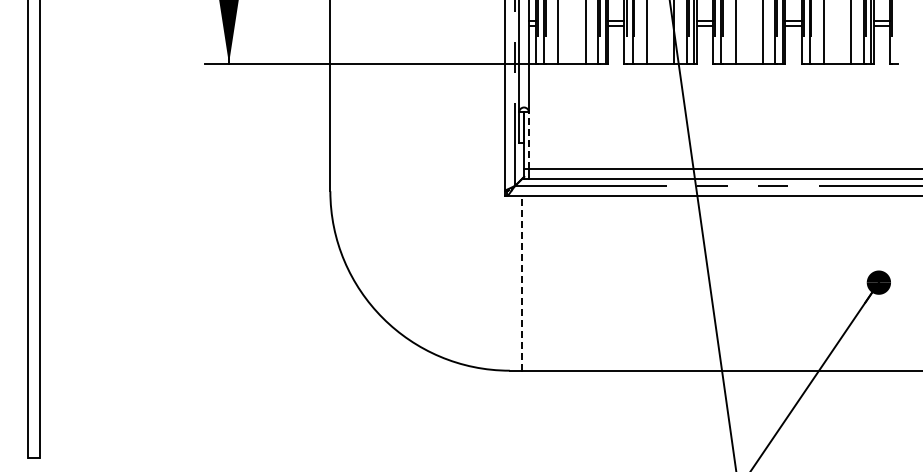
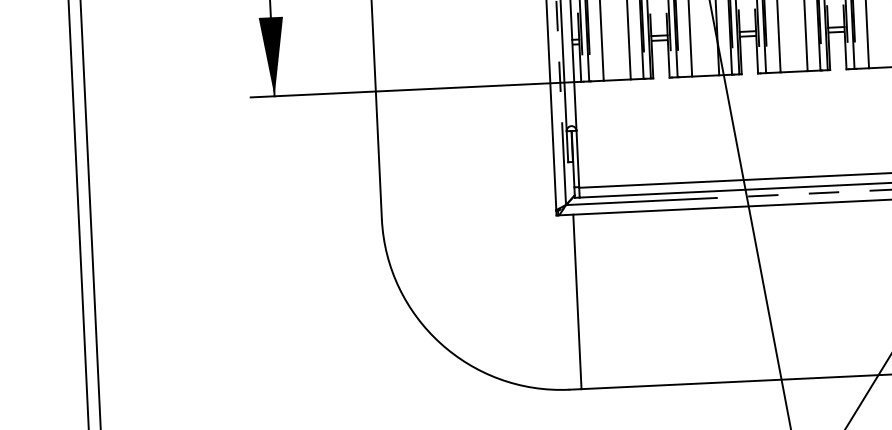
line: (528, 140) -> (577, 158), dashed -> solid
line: (521, 282) -> (577, 301), dashed -> solid

